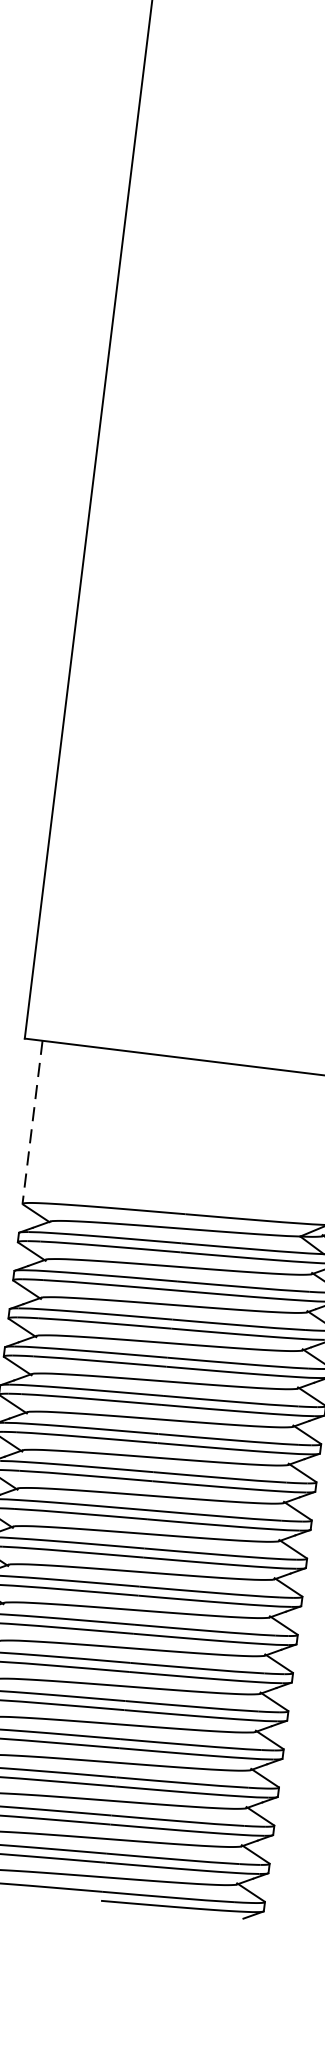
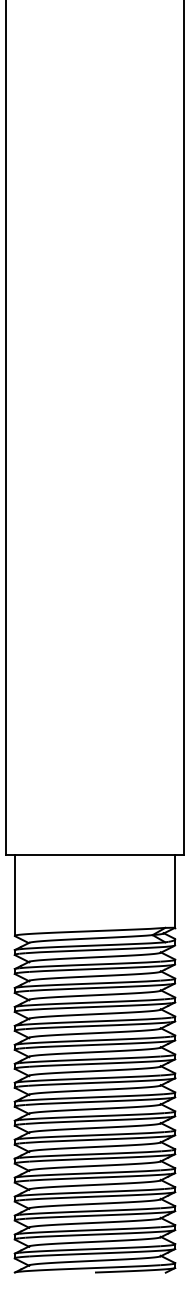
line: (32, 1122) -> (14, 895), dashed -> solid

